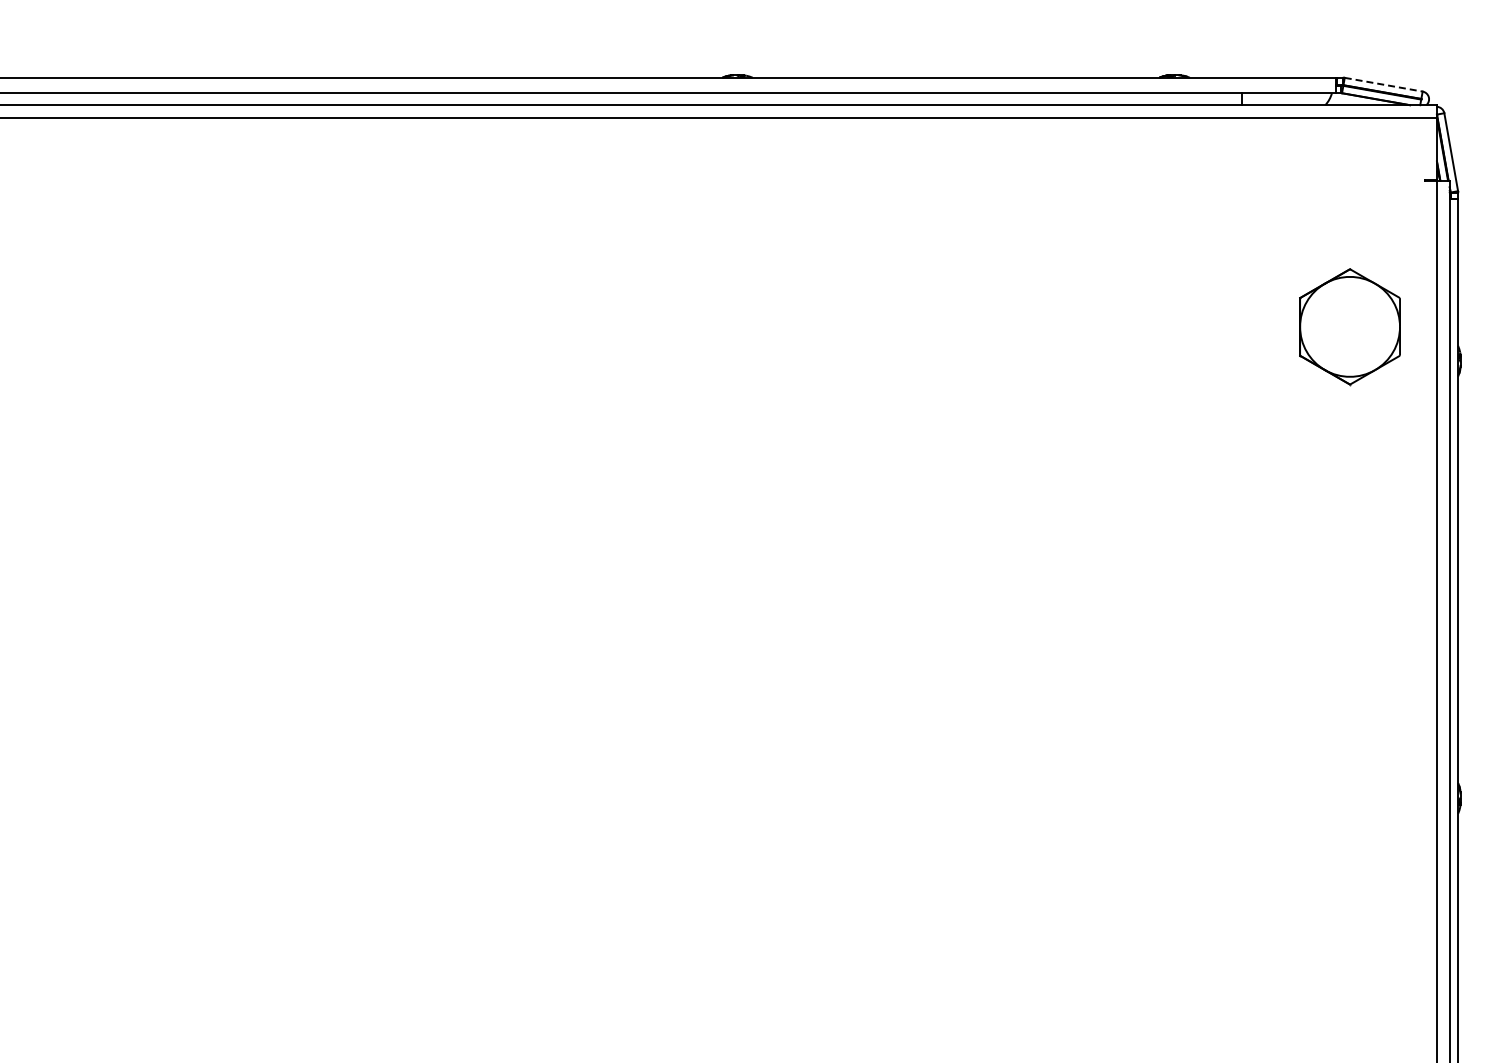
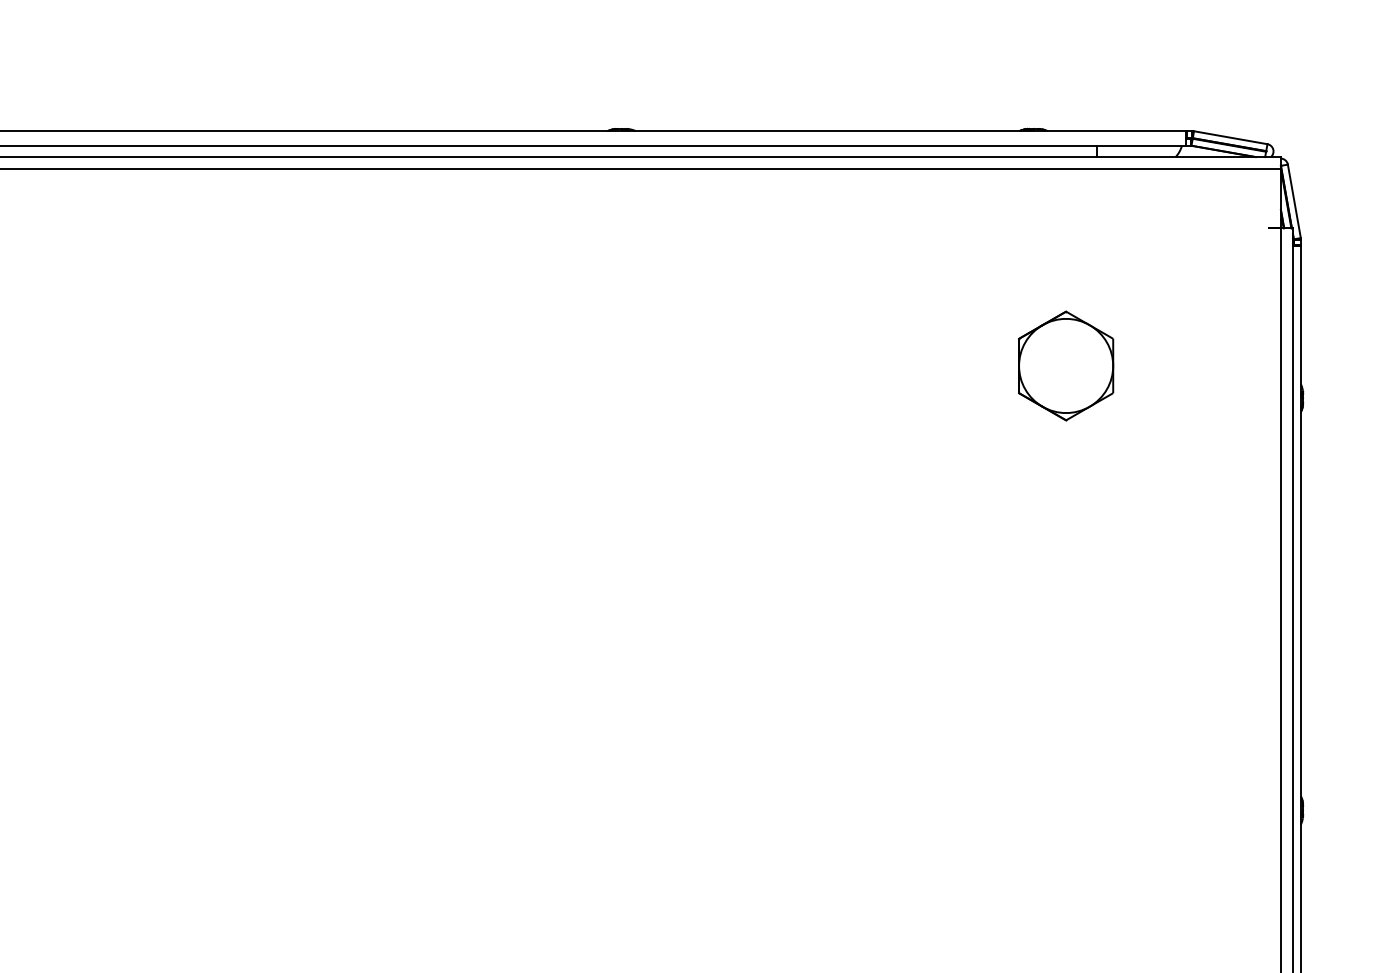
line: (1383, 84) -> (1230, 137), dashed -> solid
part: (1349, 327) -> (1065, 366), moved

